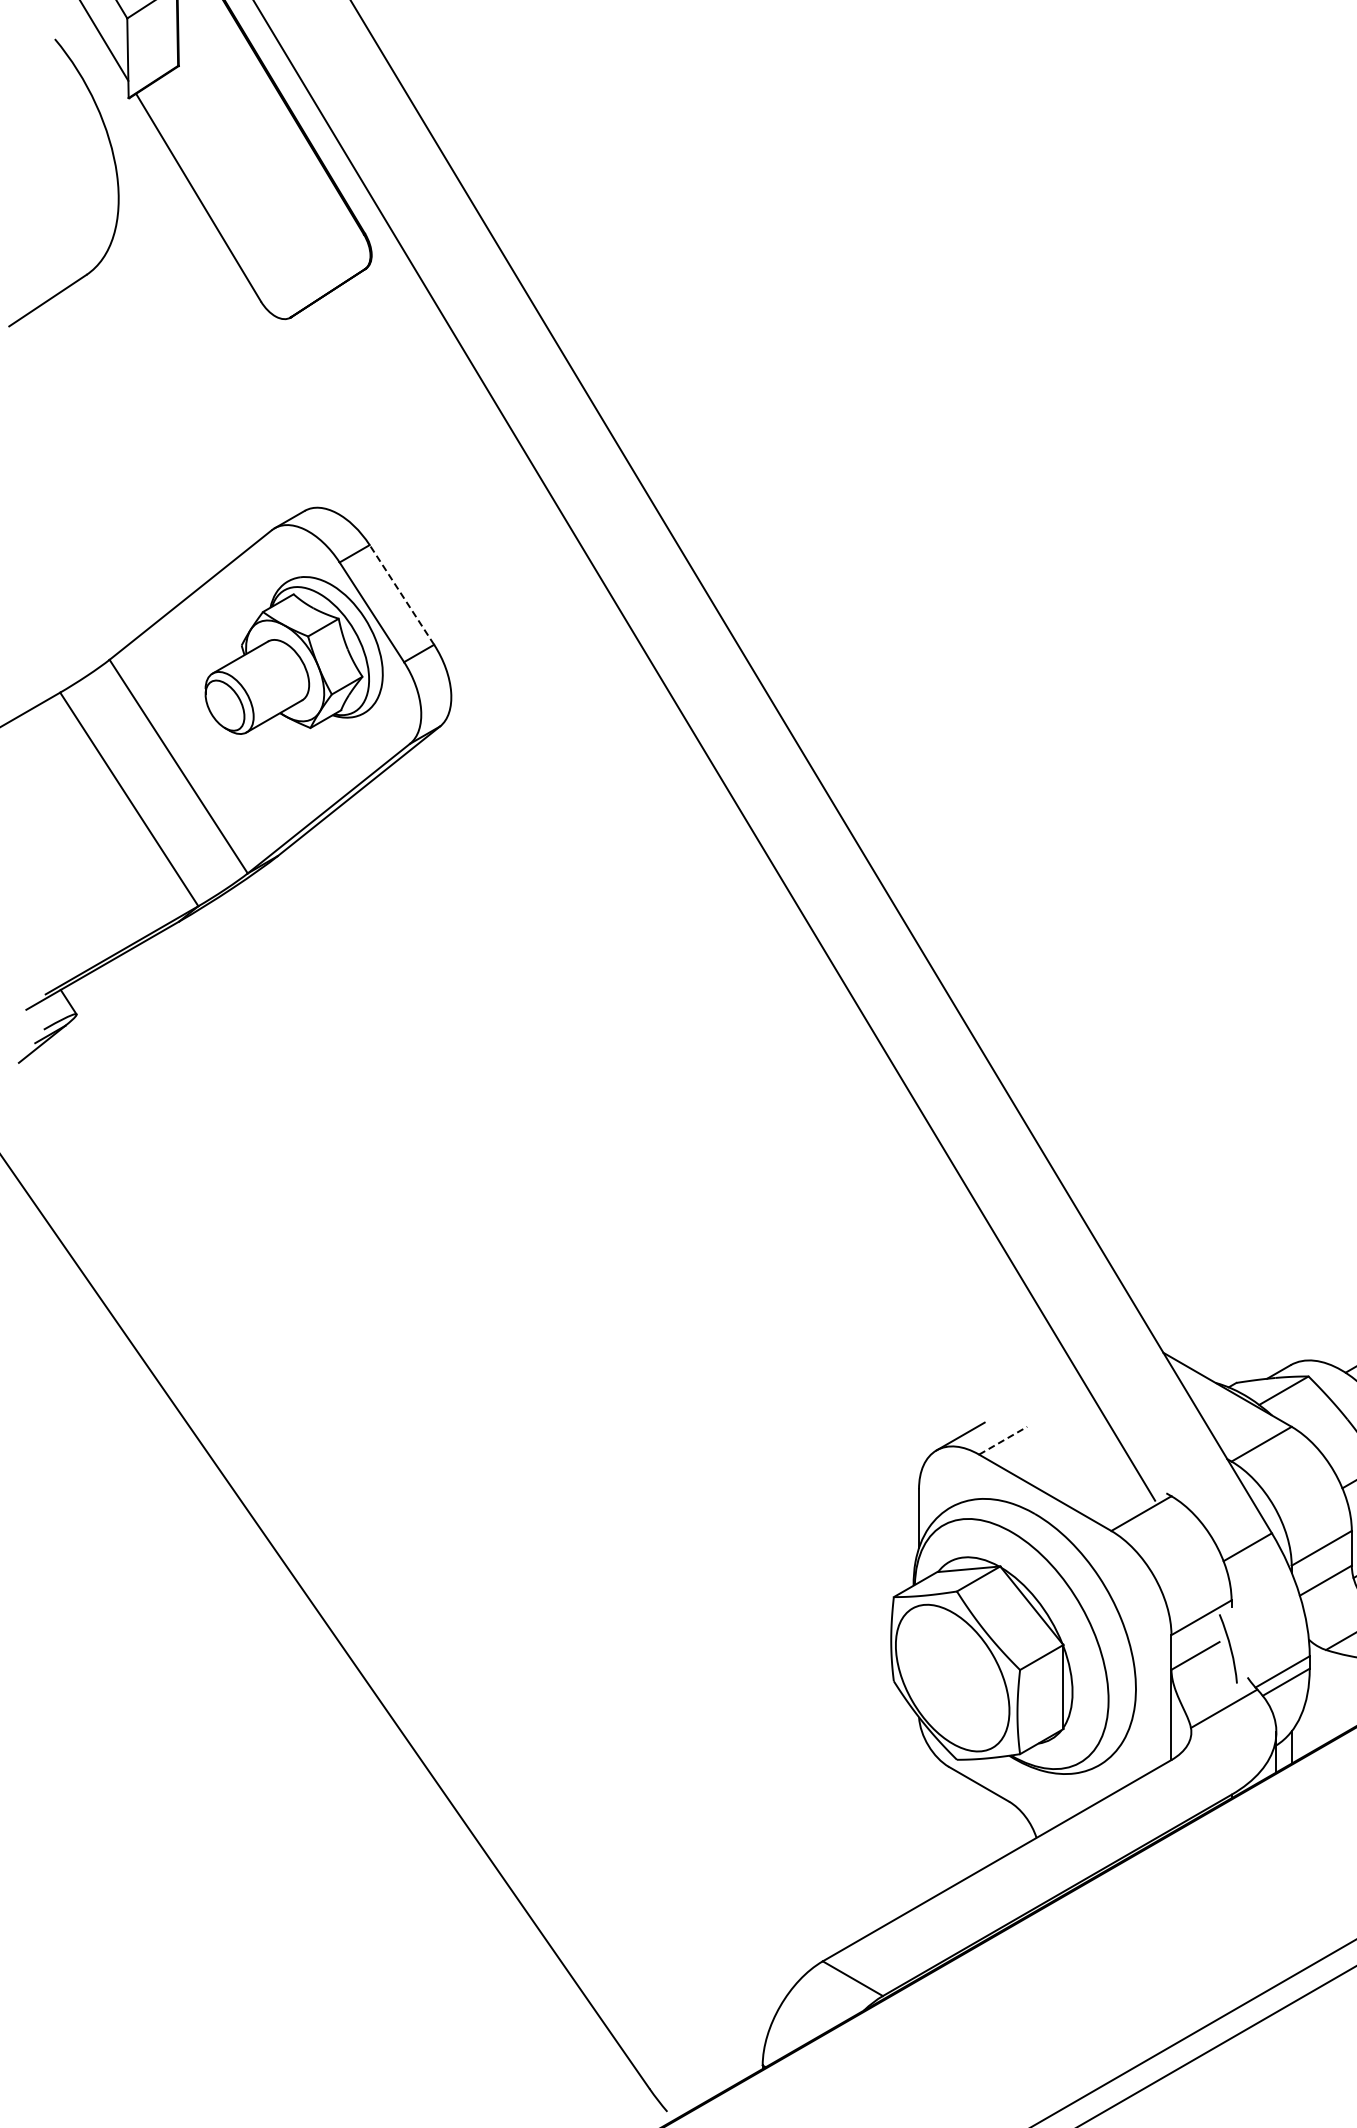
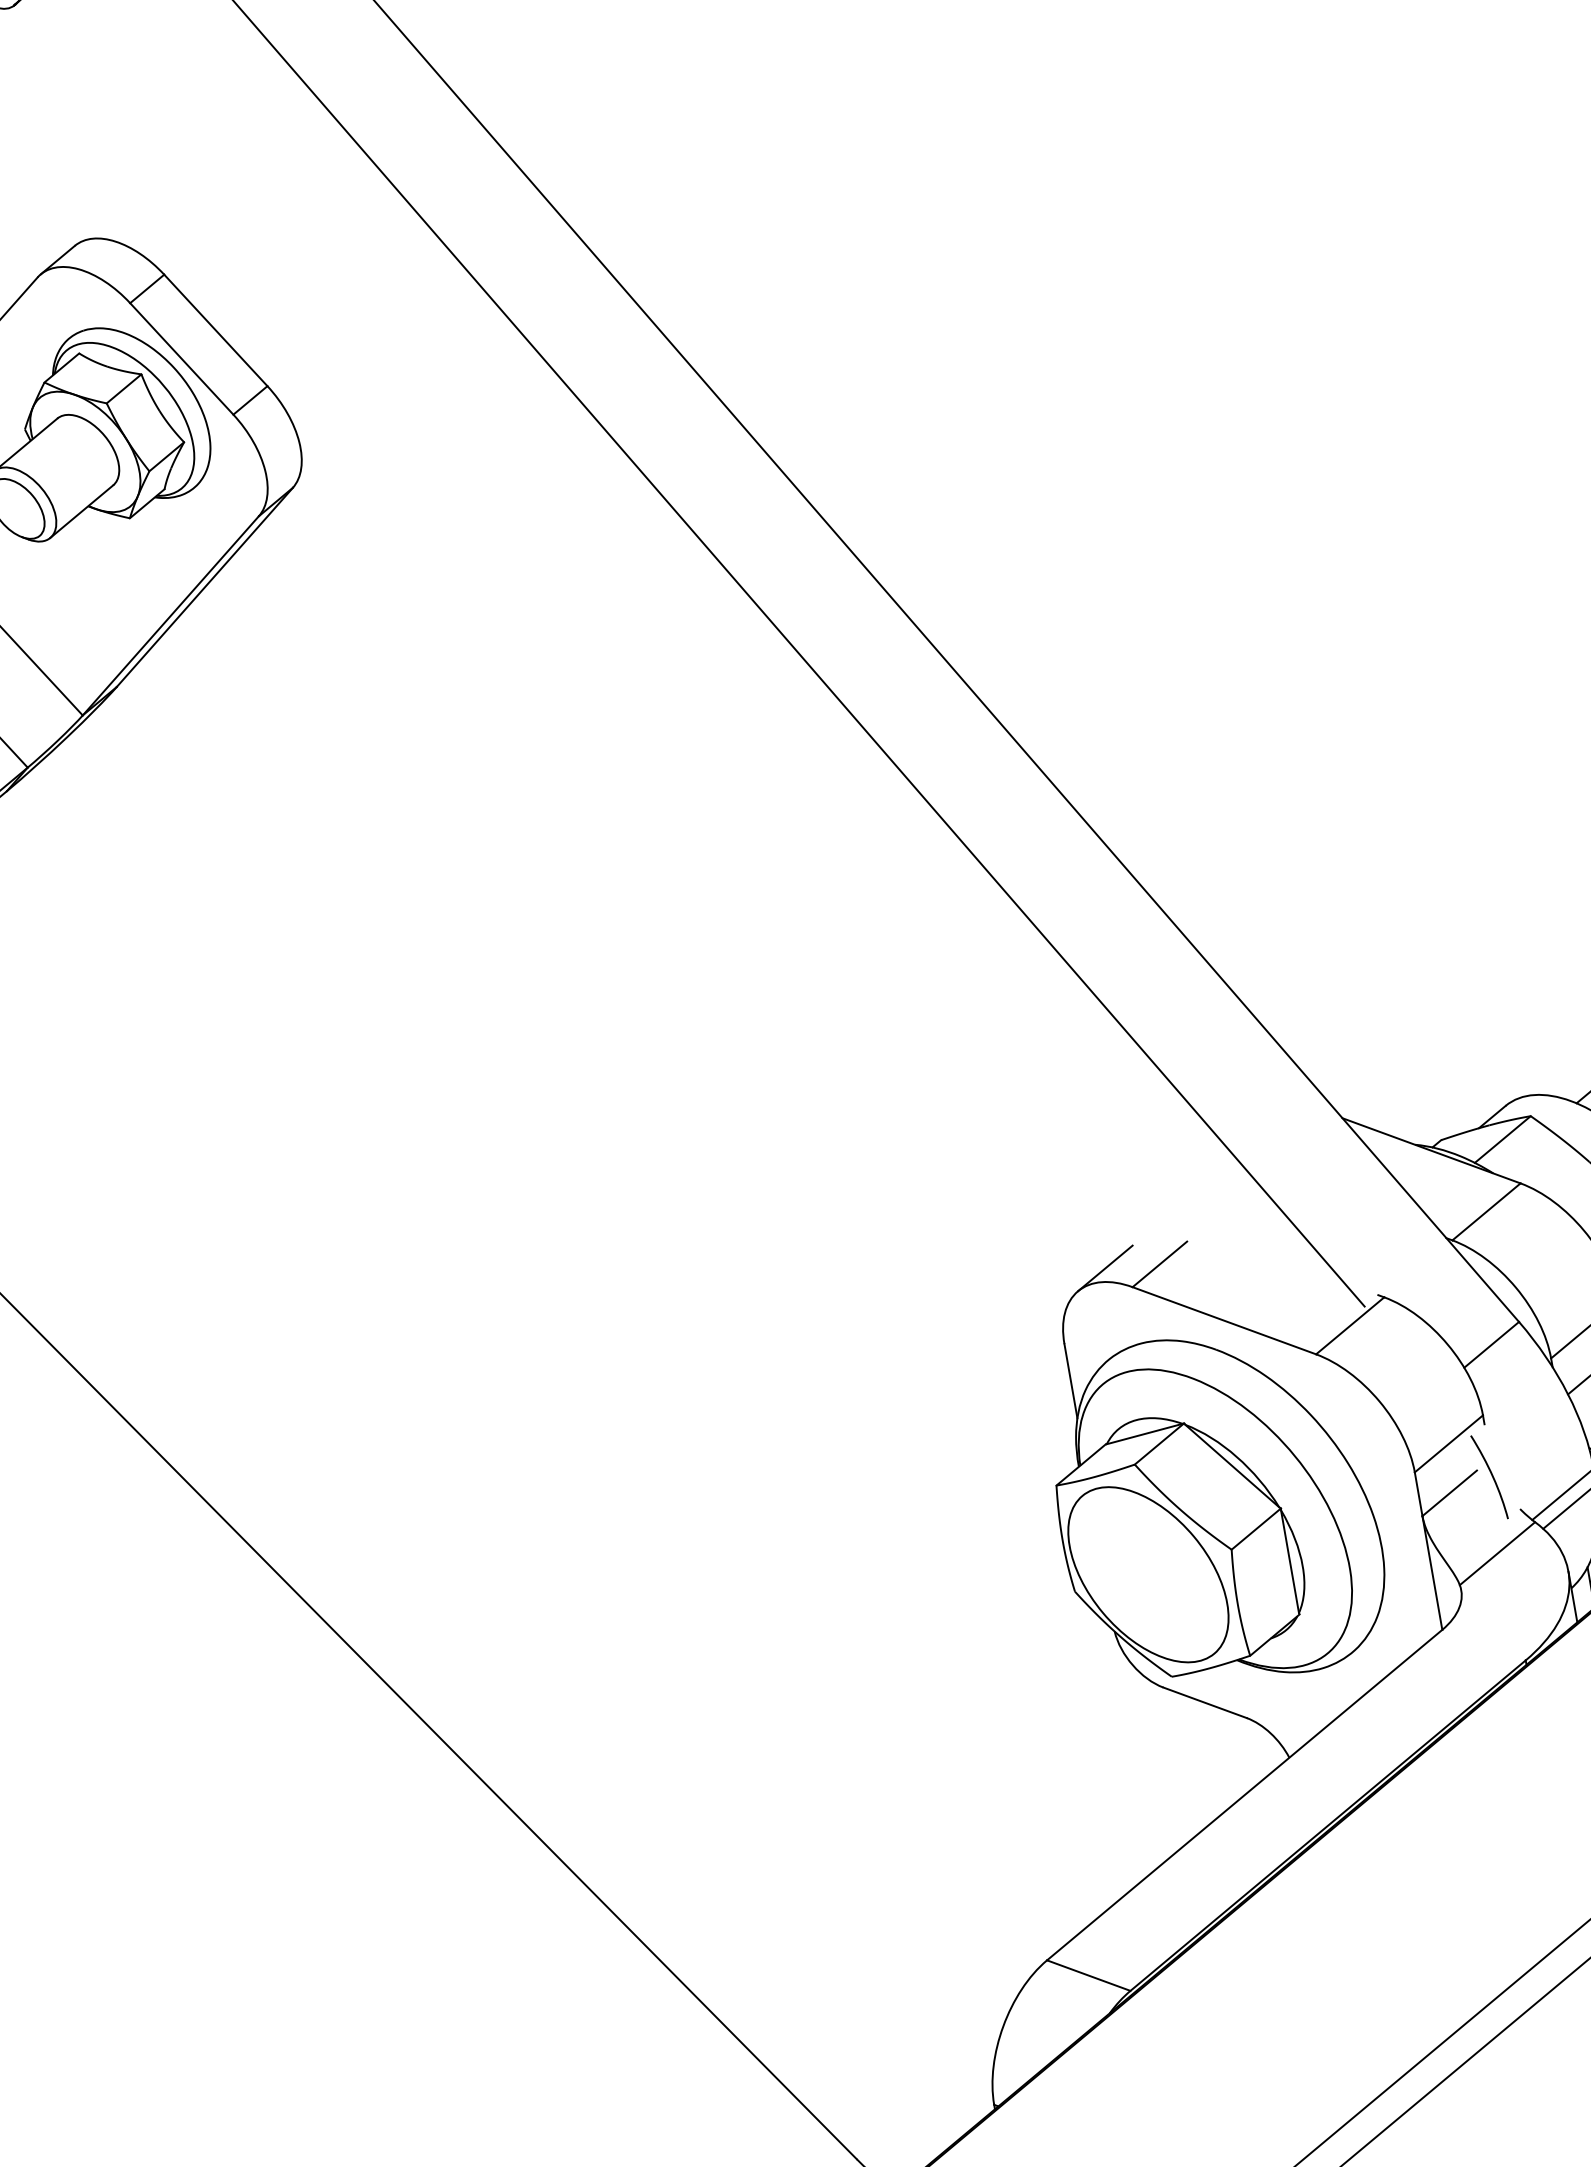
line: (401, 594) -> (215, 329), dashed -> solid
line: (1003, 1440) -> (1160, 1264), dashed -> solid

